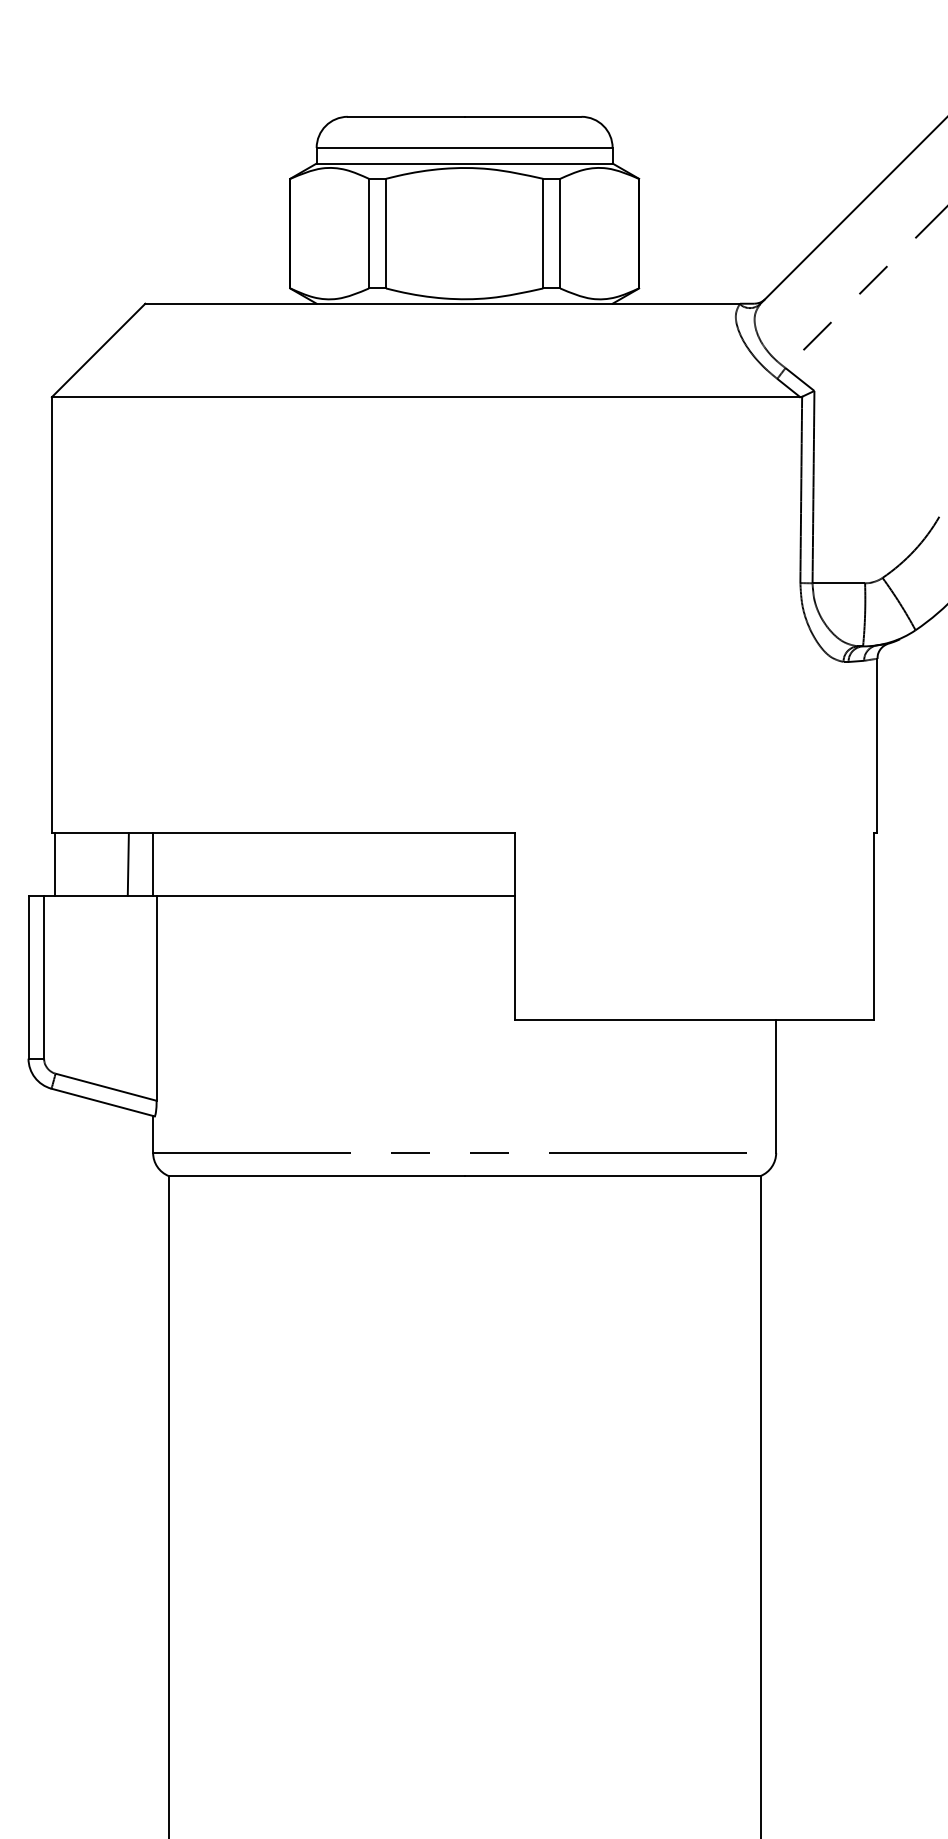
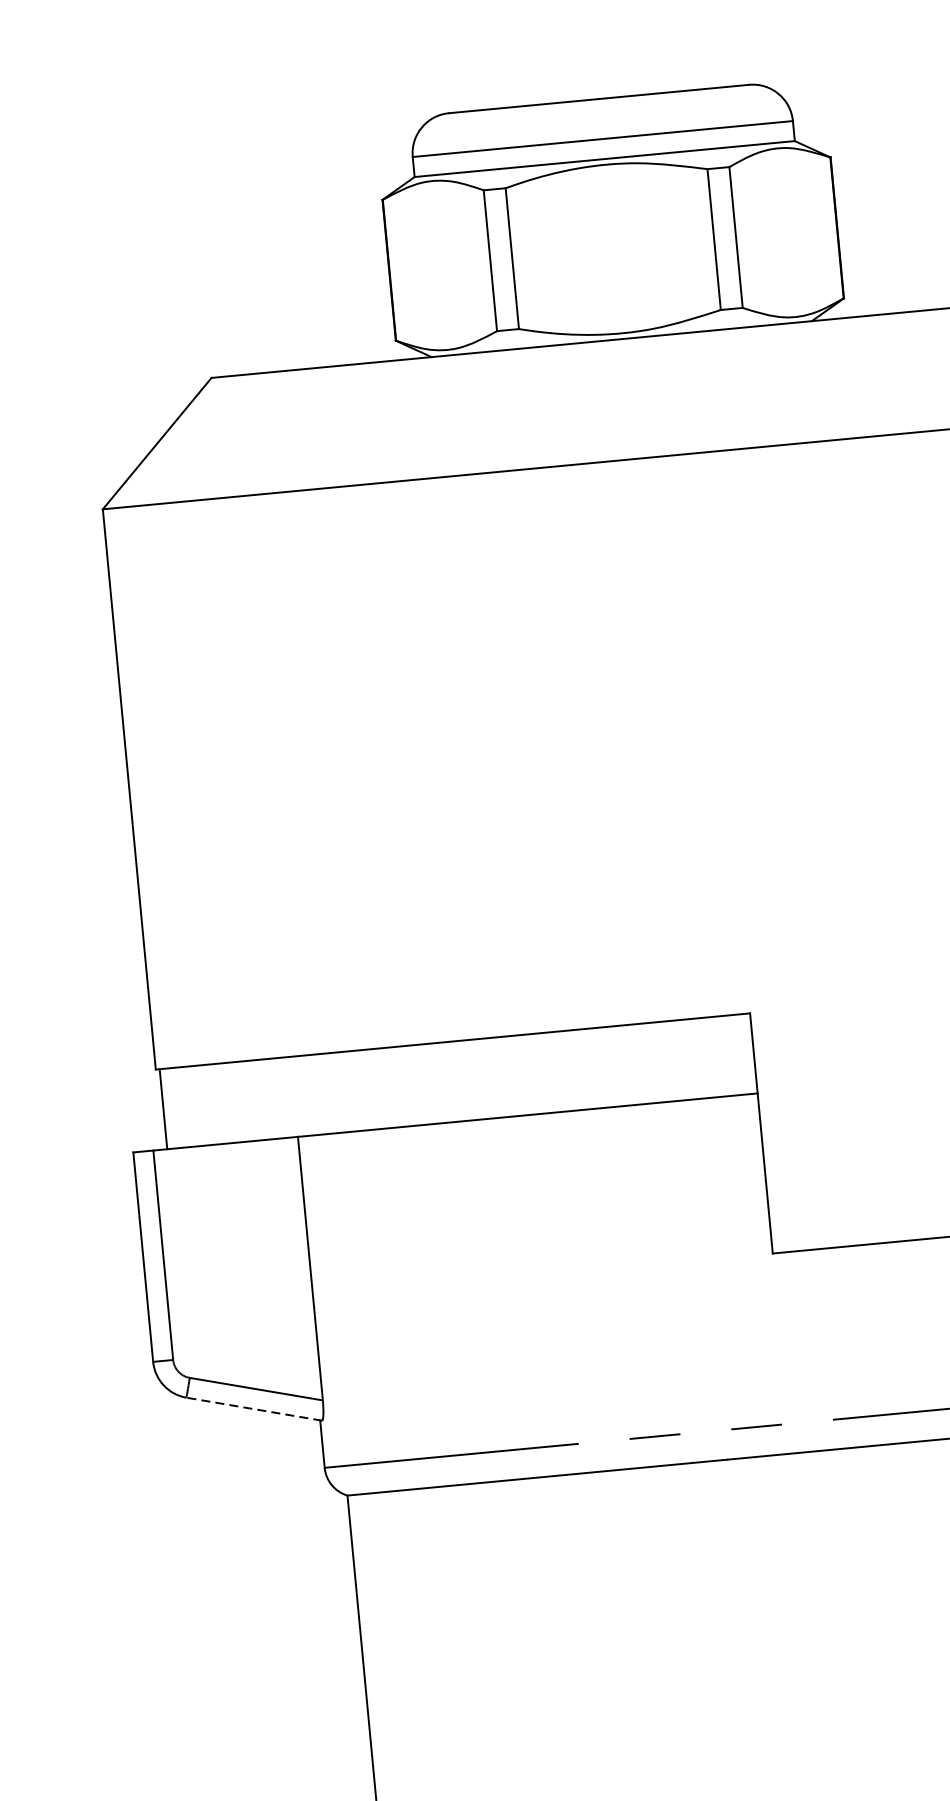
line: (127, 864) -> (256, 1100), removed
line: (153, 864) -> (290, 1097), removed
line: (102, 1102) -> (253, 1409), solid -> dashed

